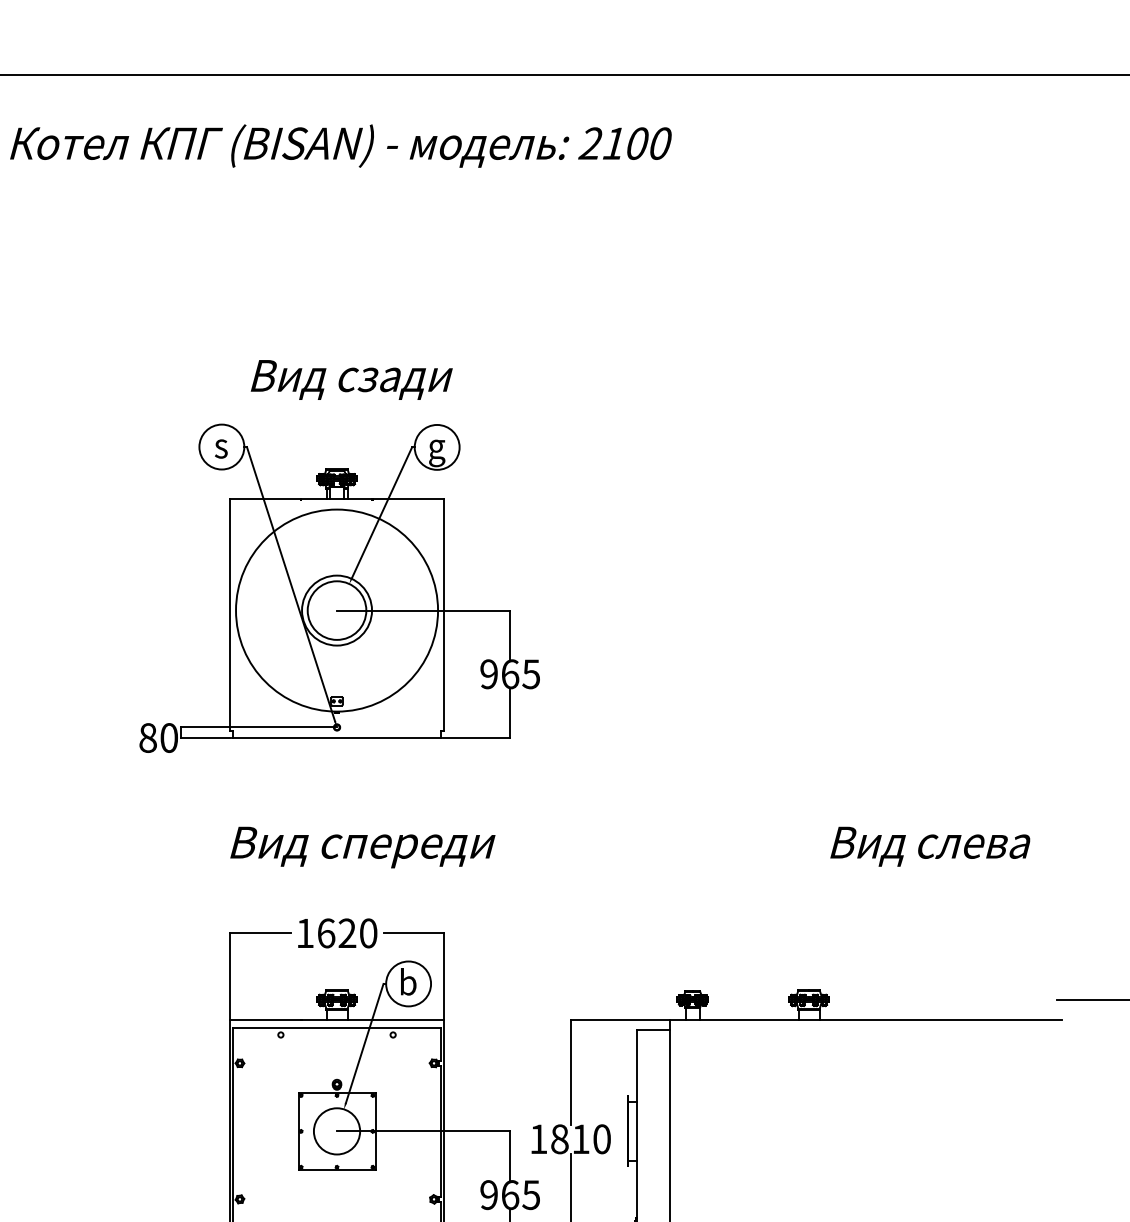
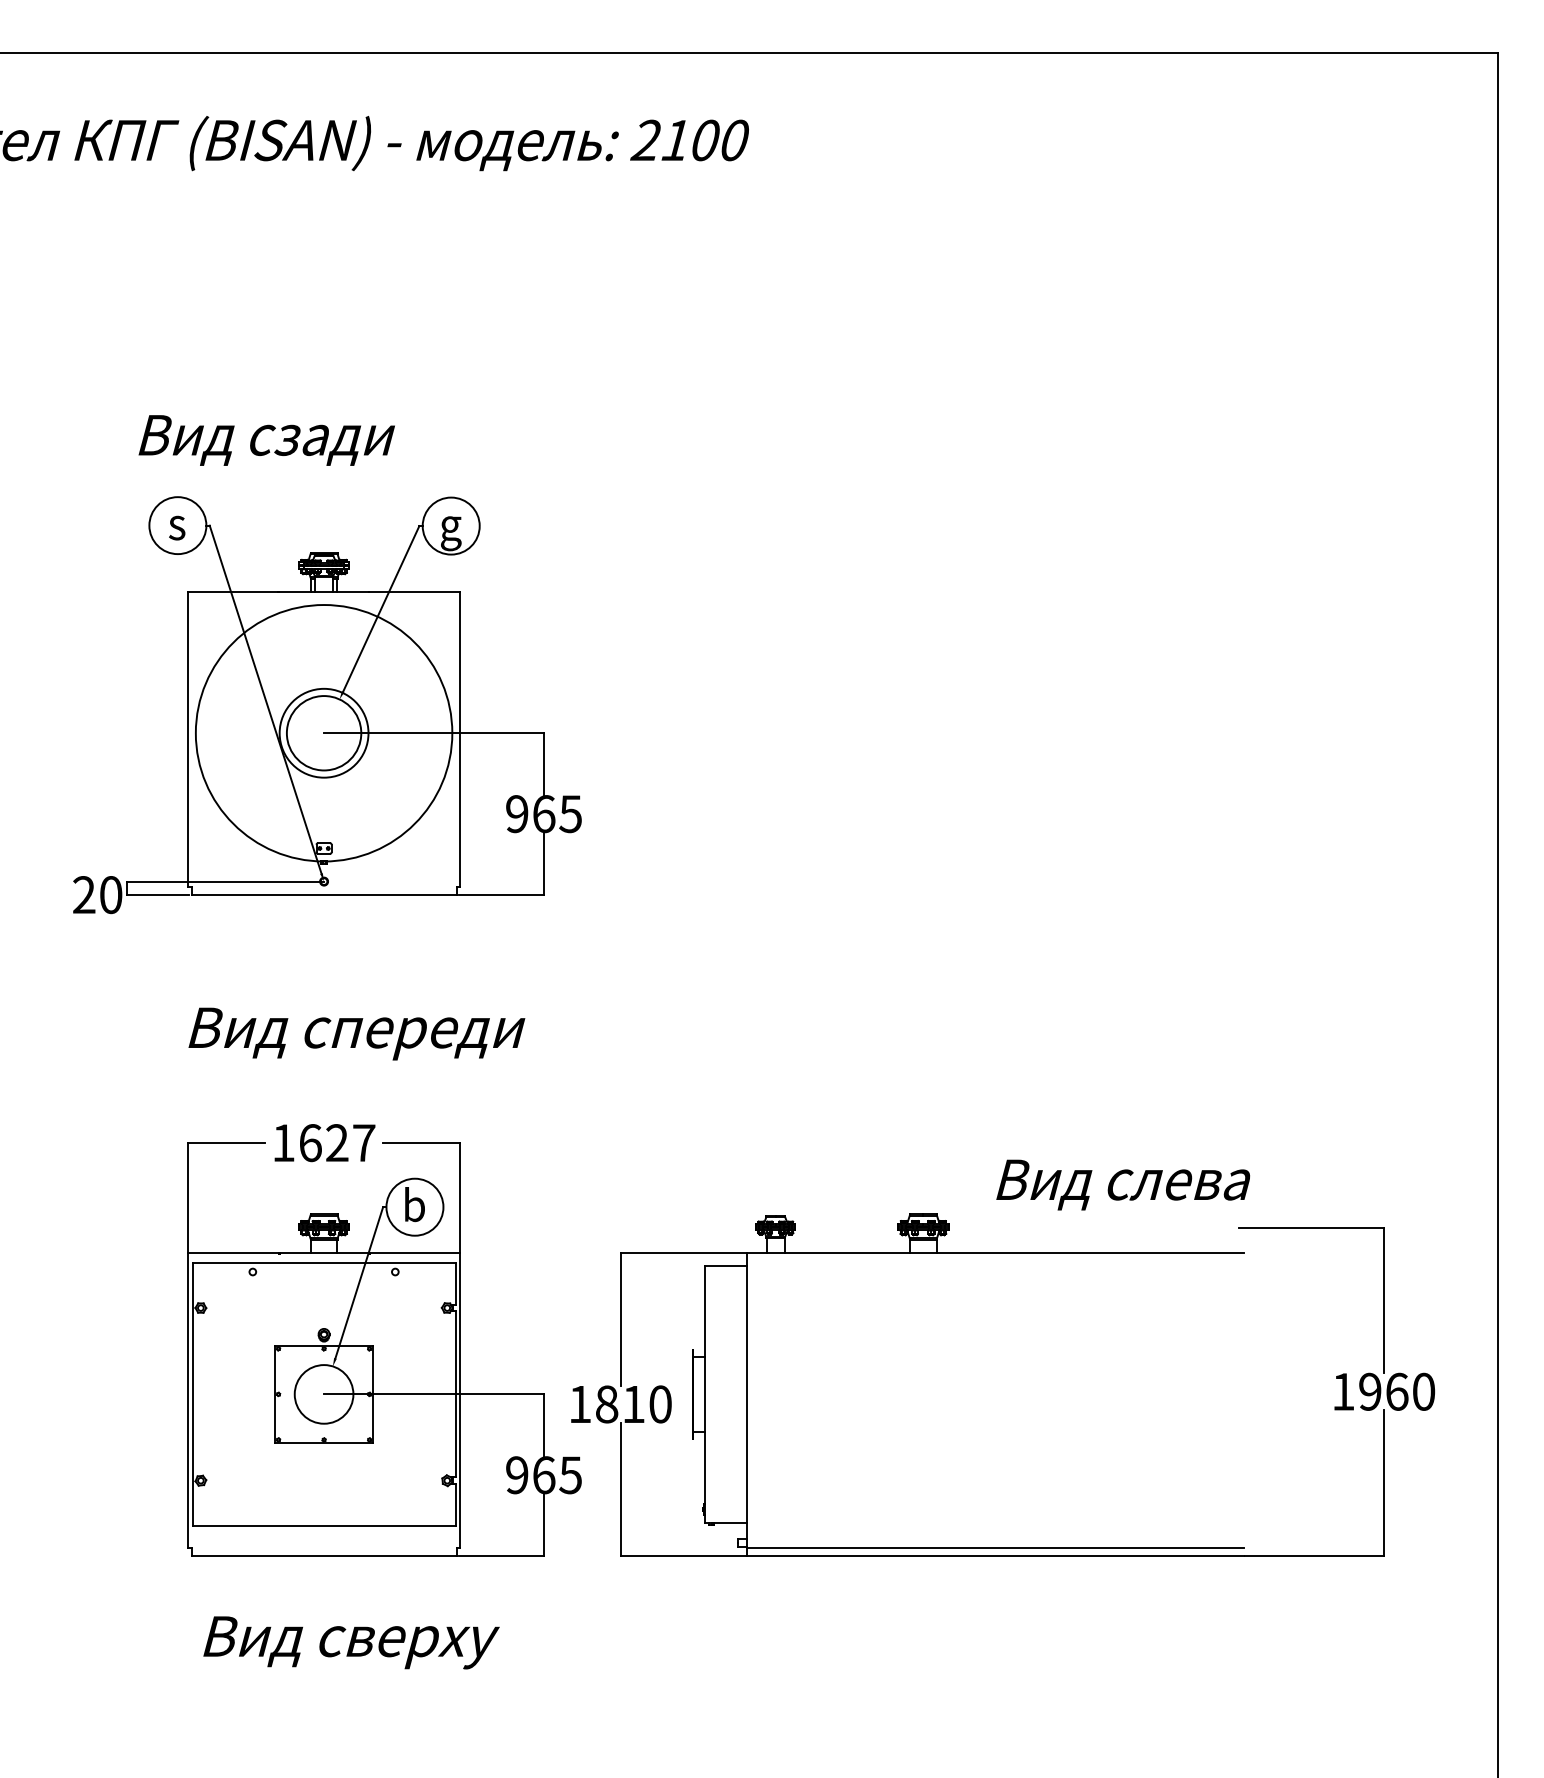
text: (351, 379) -> (266, 440), moved
text: (148, 738) -> (84, 895), 80 -> 20
text: (930, 846) -> (1123, 1184), moved
text: (368, 933) -> (364, 1143), 1620 -> 1627

